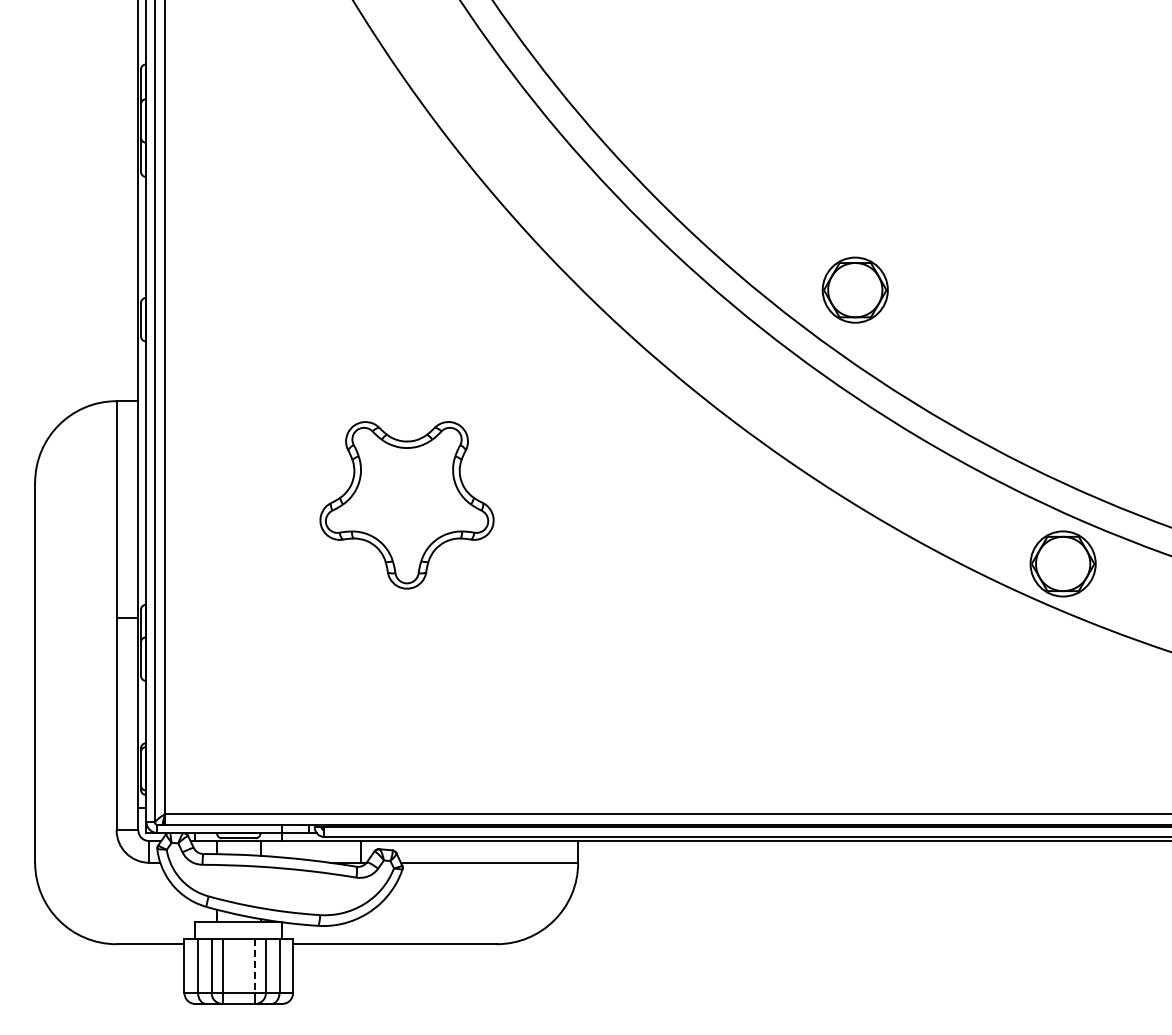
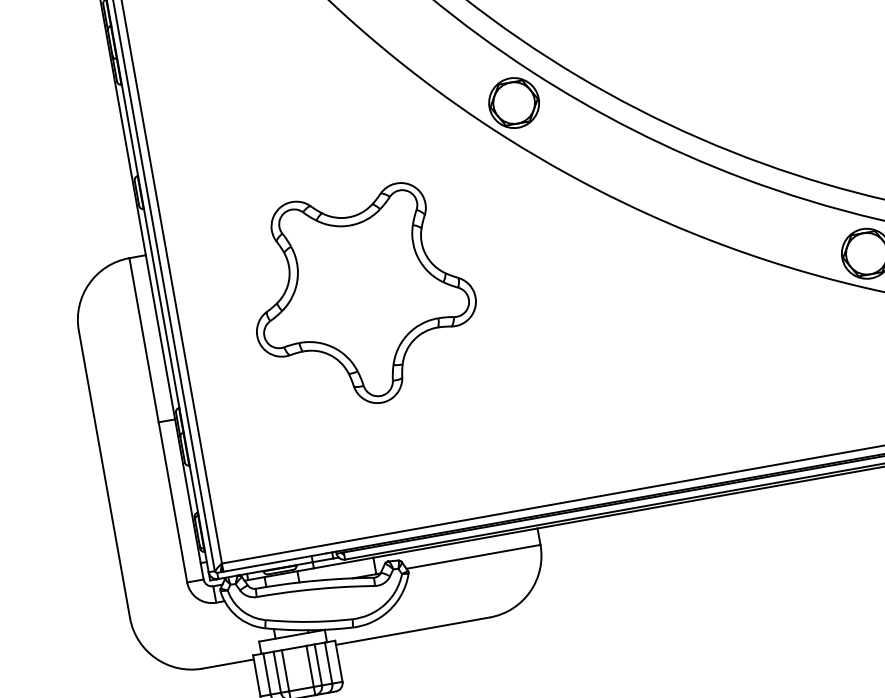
part: (854, 289) -> (513, 102), moved
part: (406, 505) -> (362, 297), size x1.67
line: (255, 966) -> (310, 666), dashed -> solid

